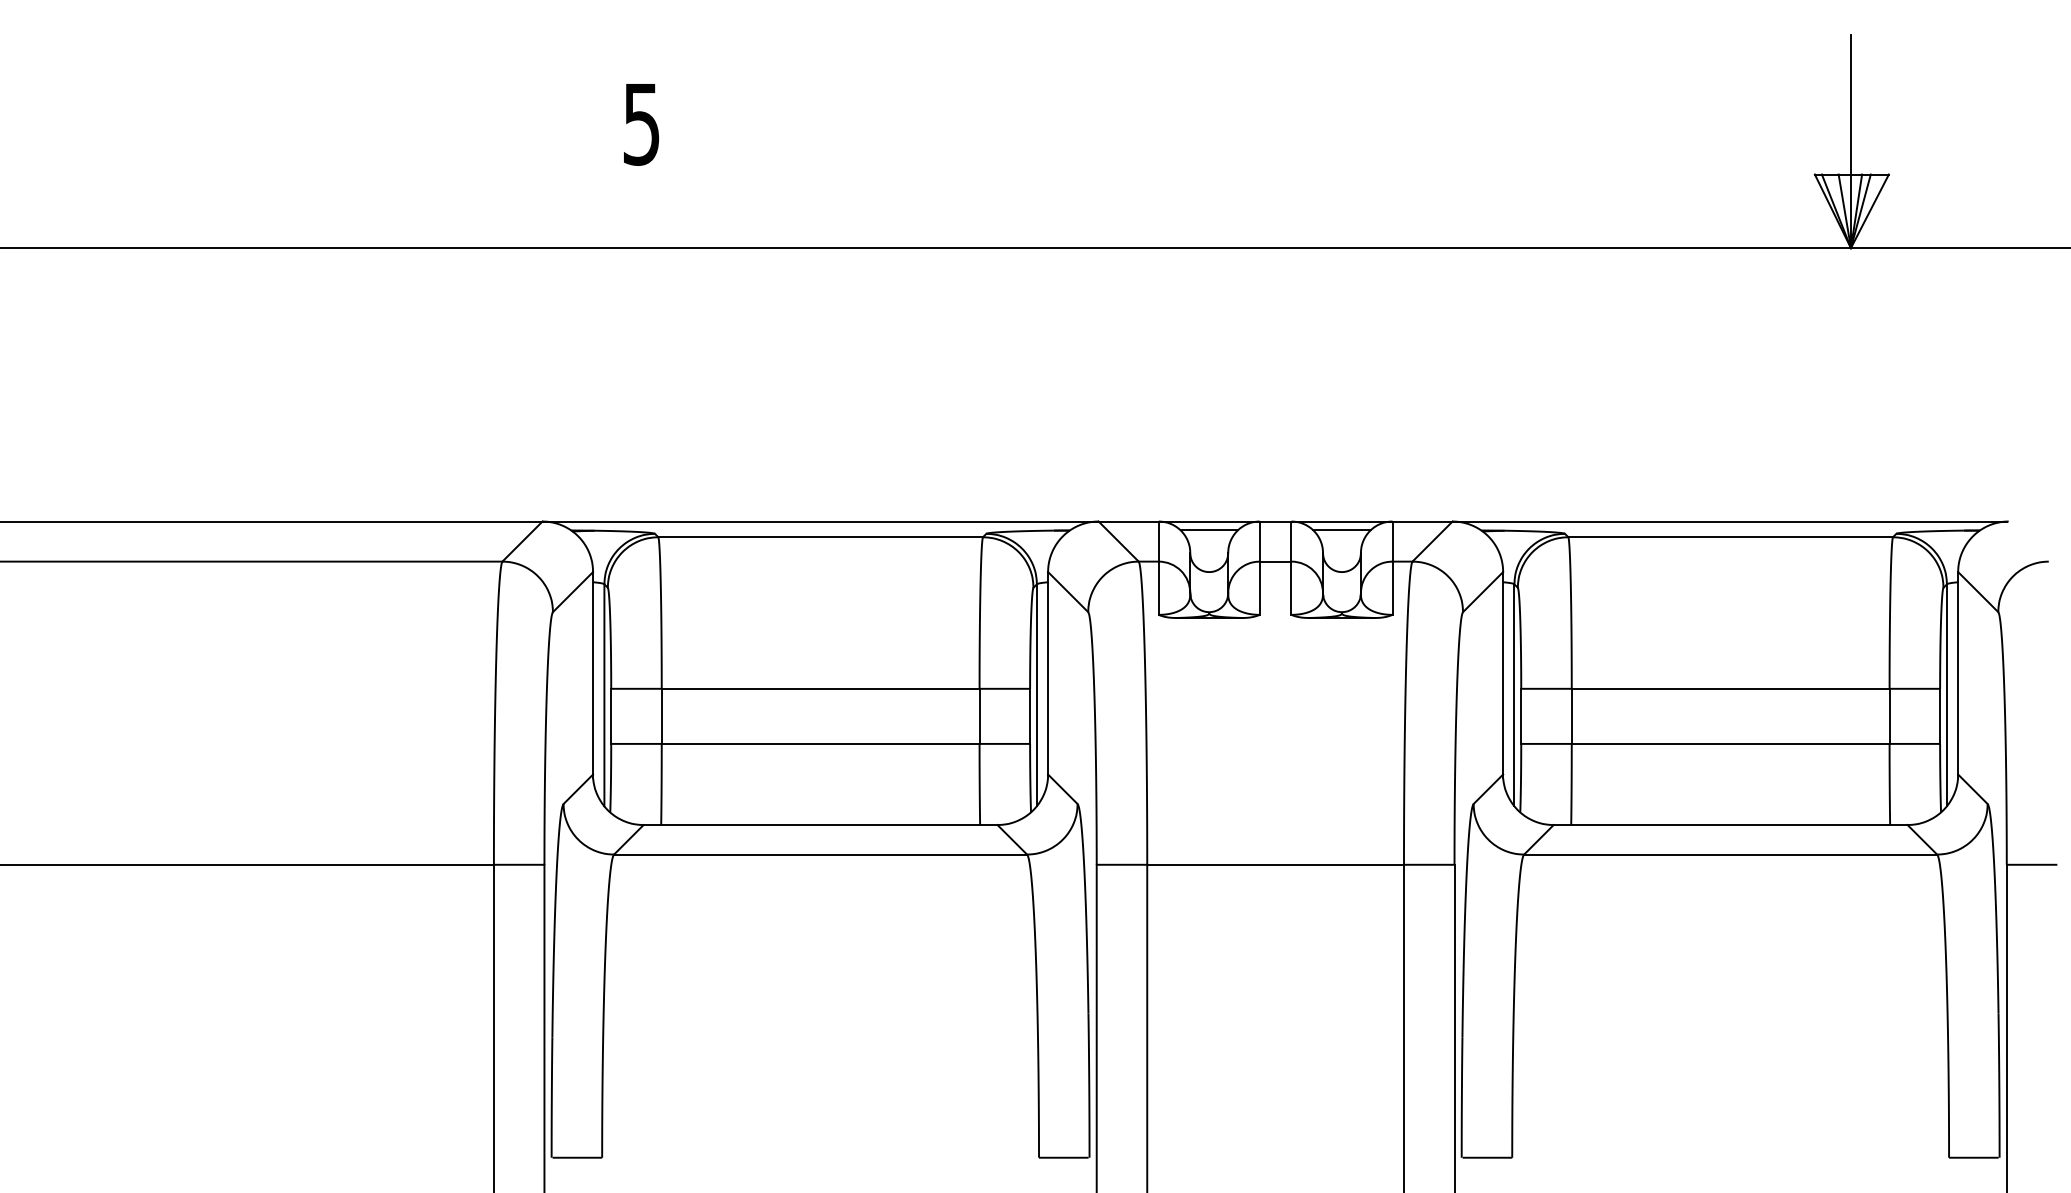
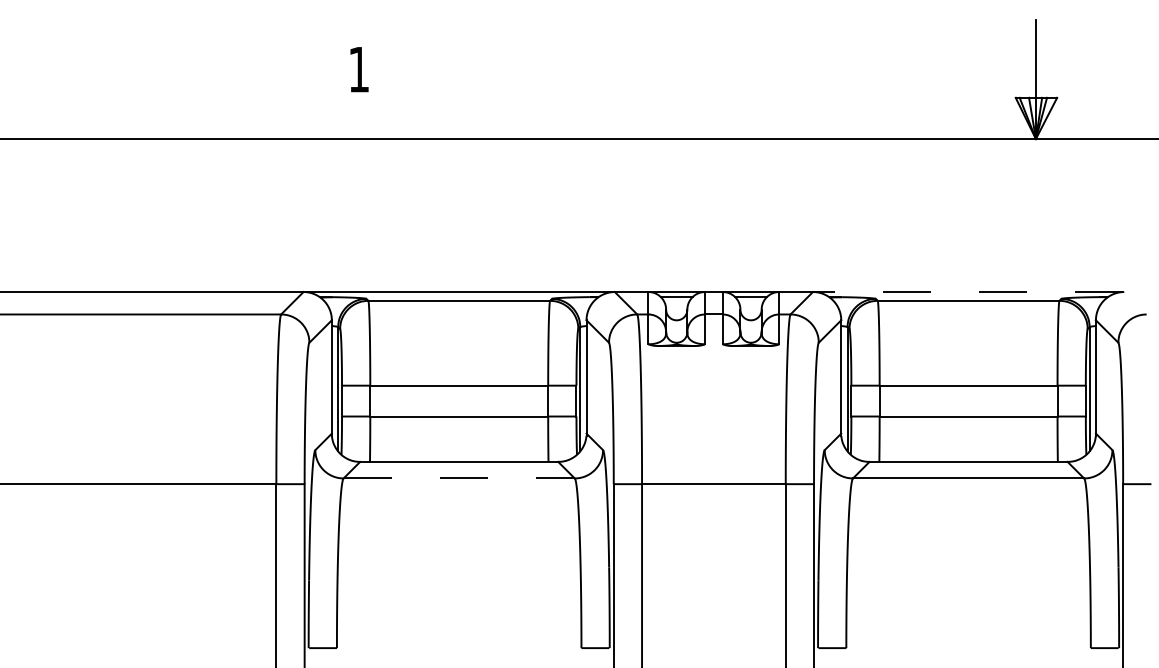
text: (640, 123) -> (358, 69), 5 -> 1
line: (1728, 522) -> (967, 292), solid -> dashed
line: (821, 854) -> (459, 478), solid -> dashed

